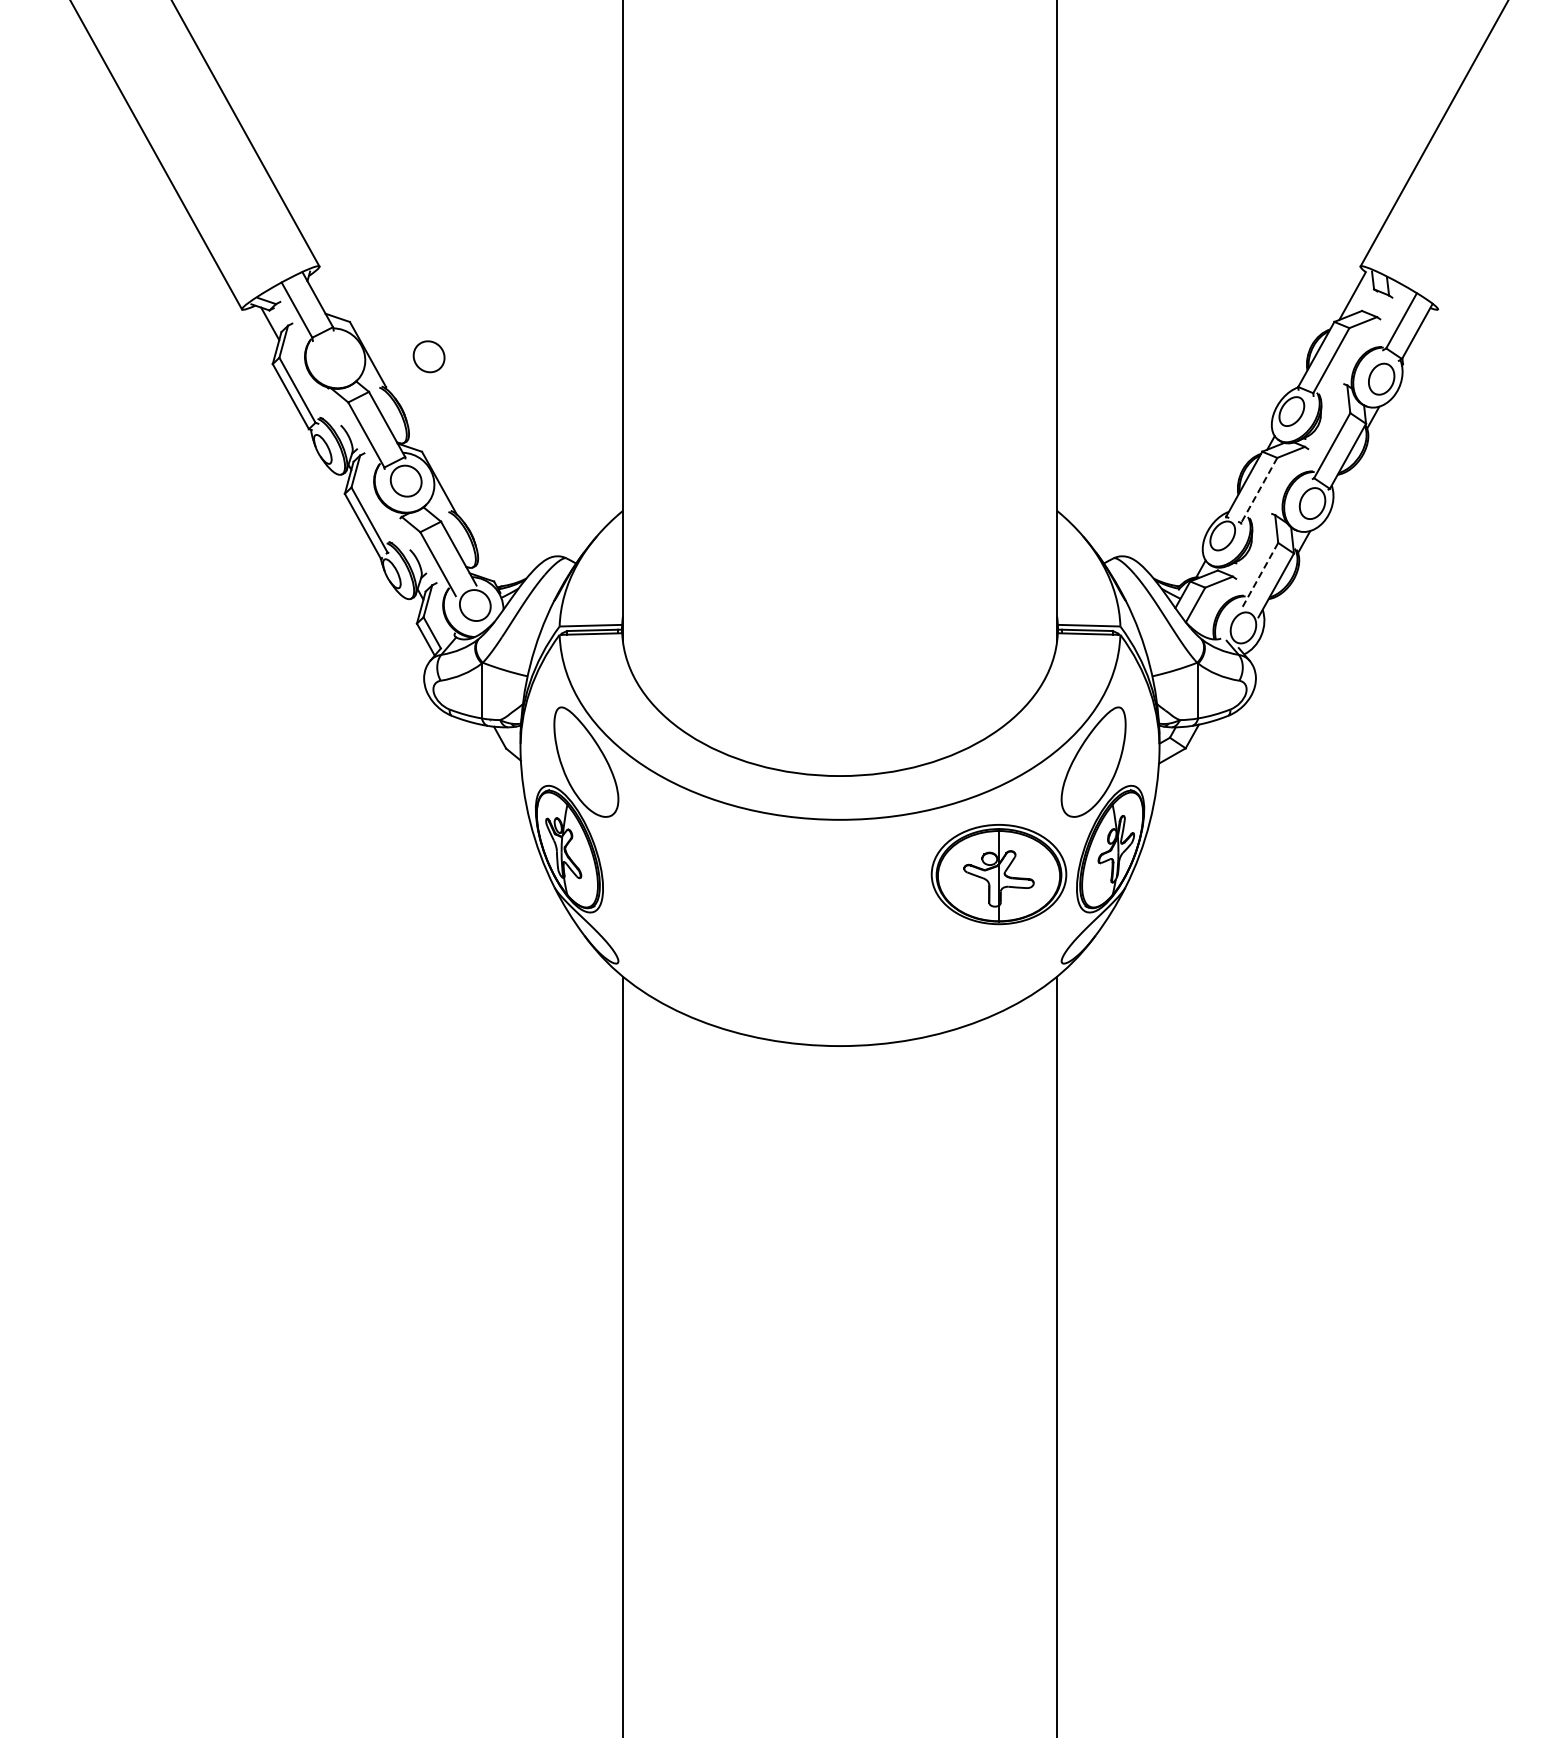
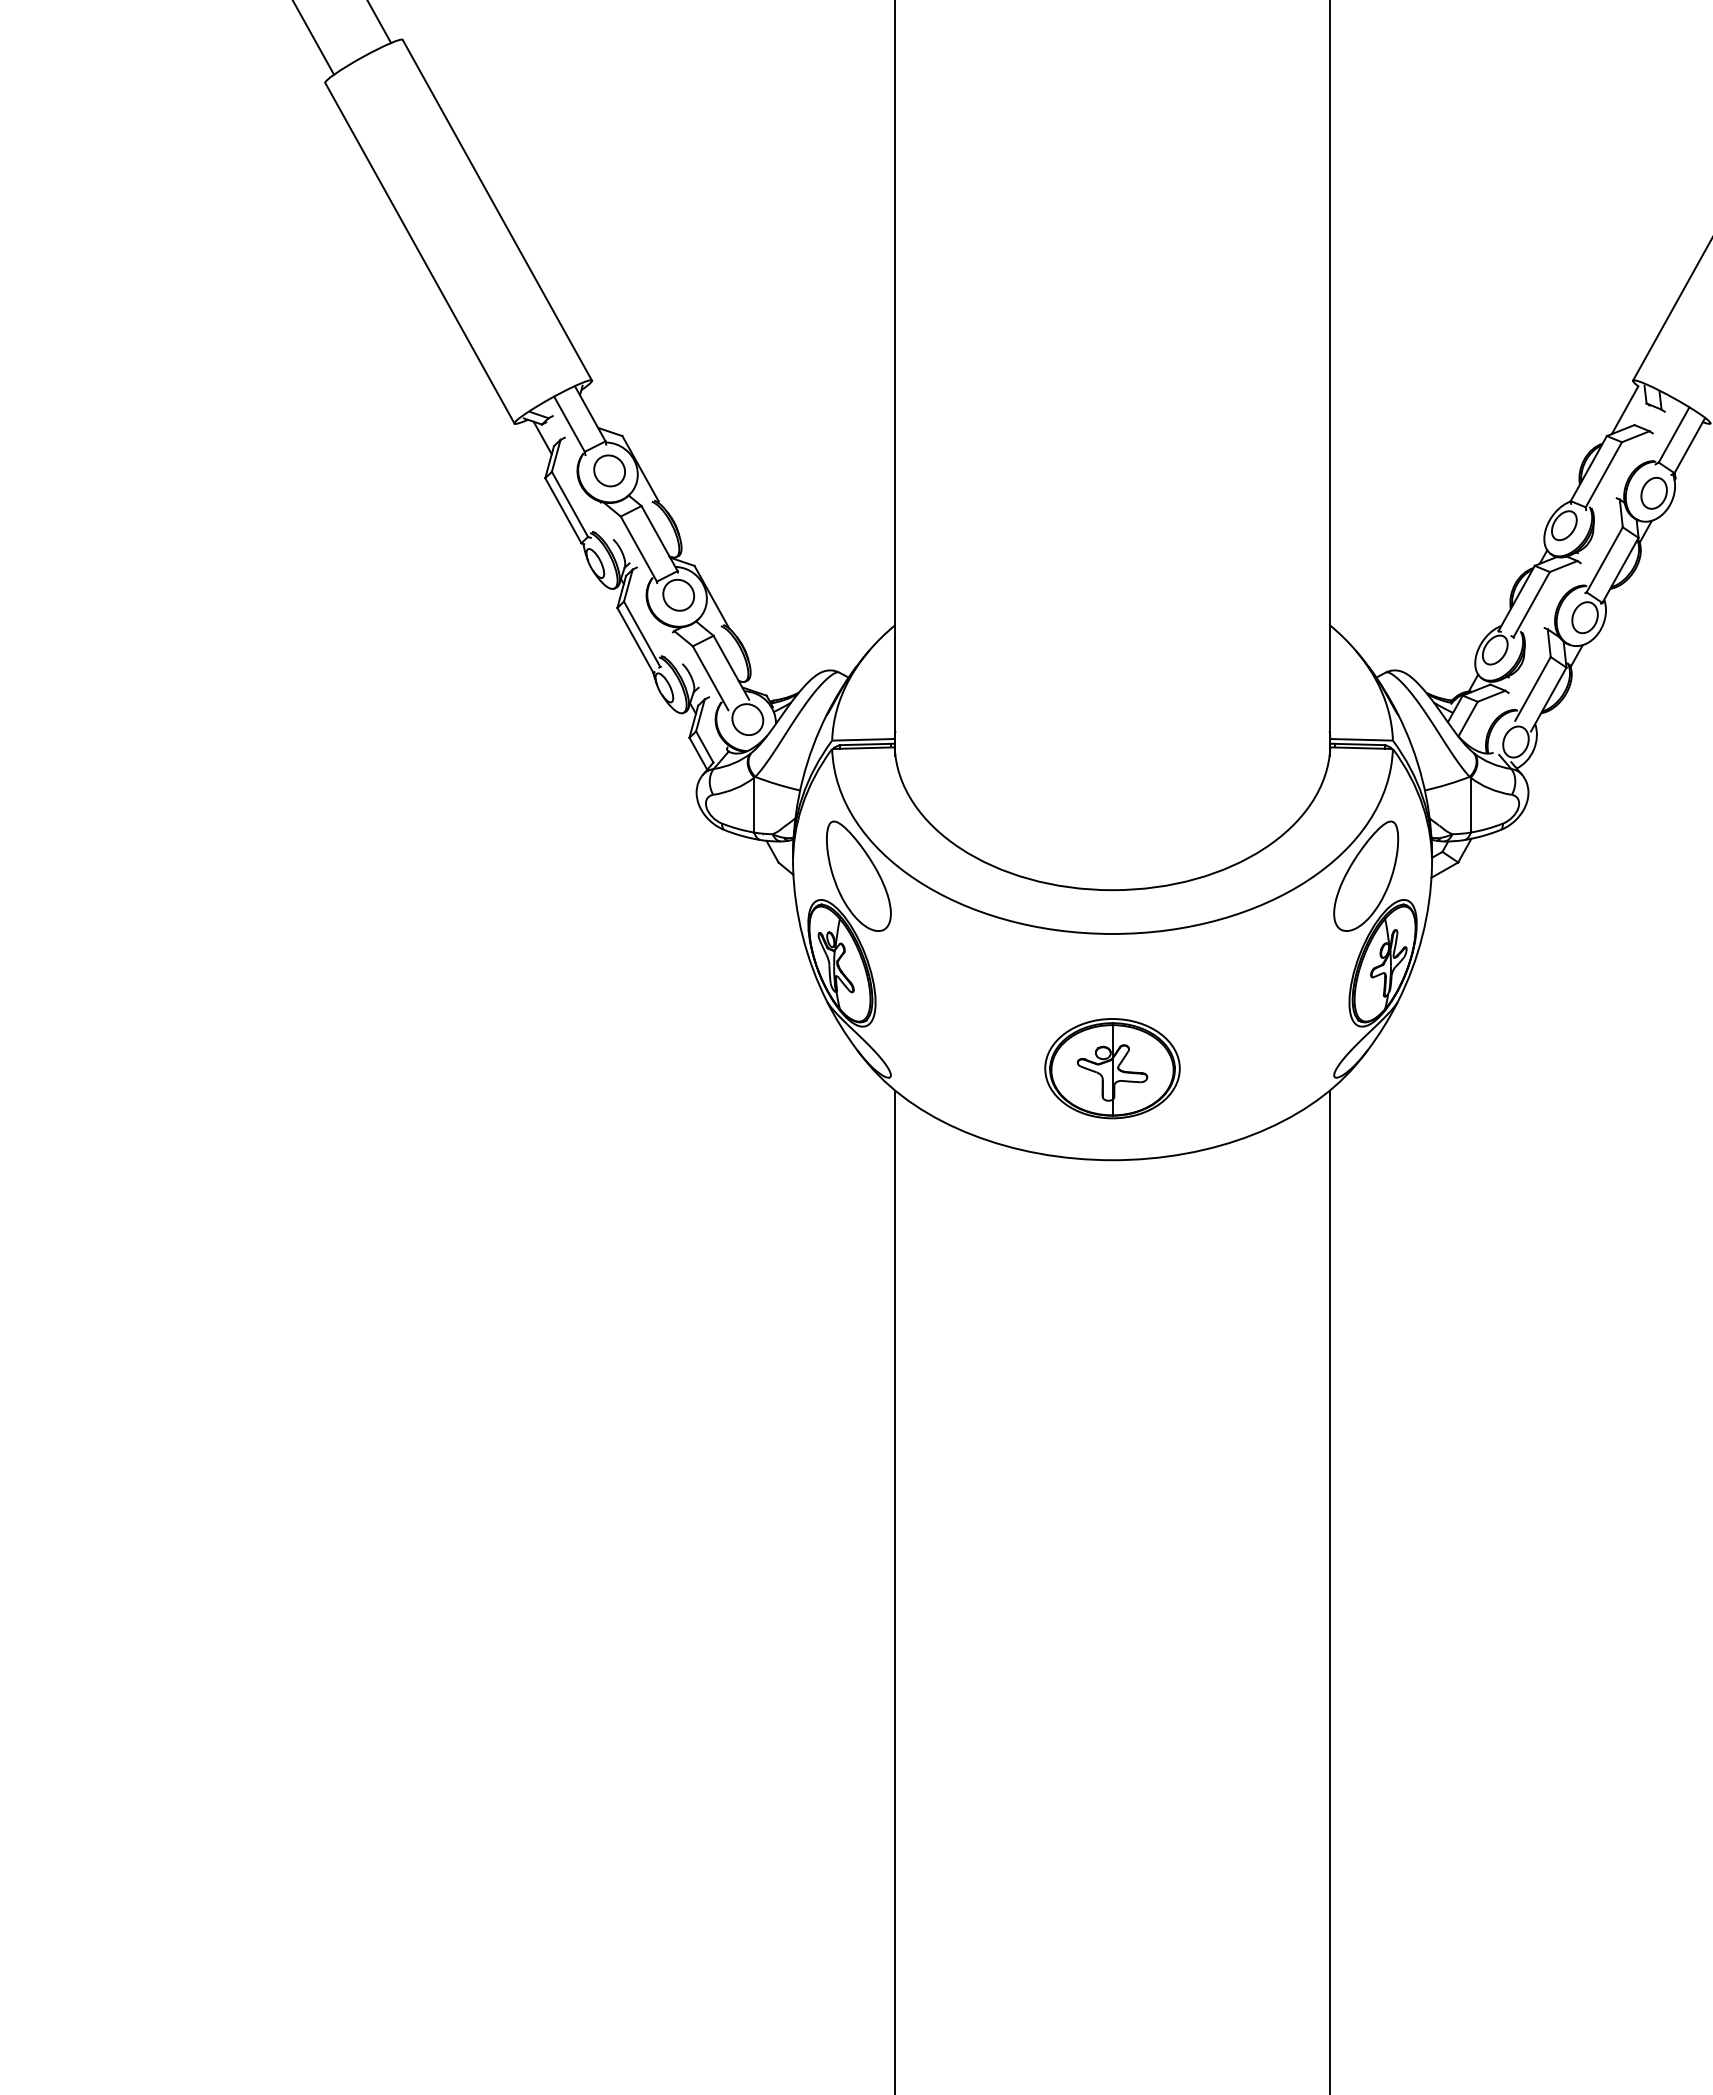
part: (428, 356) -> (609, 470), moved
line: (1258, 491) -> (1531, 605), dashed -> solid
line: (1259, 575) -> (1532, 689), dashed -> solid
part: (998, 874) -> (1112, 1068), moved

